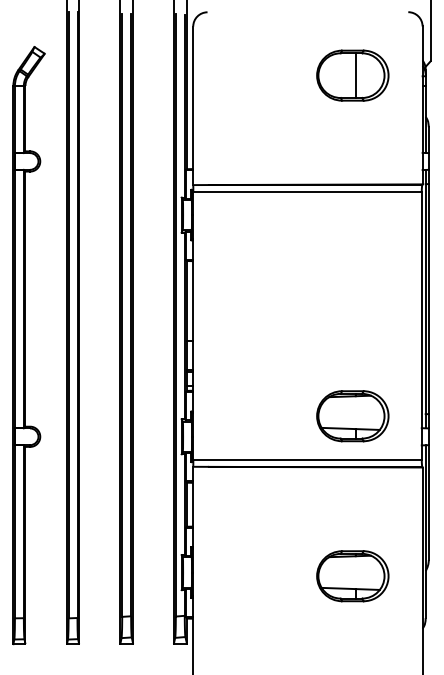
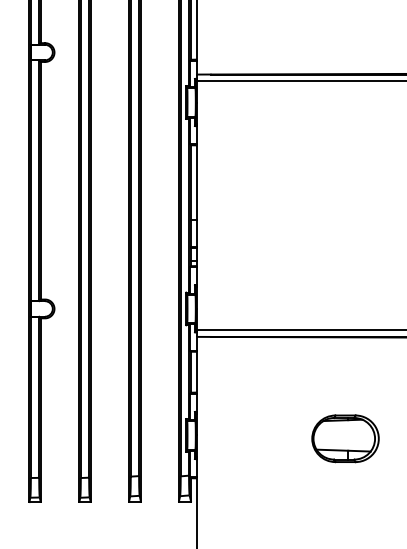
part: (352, 416) -> (345, 290), removed

